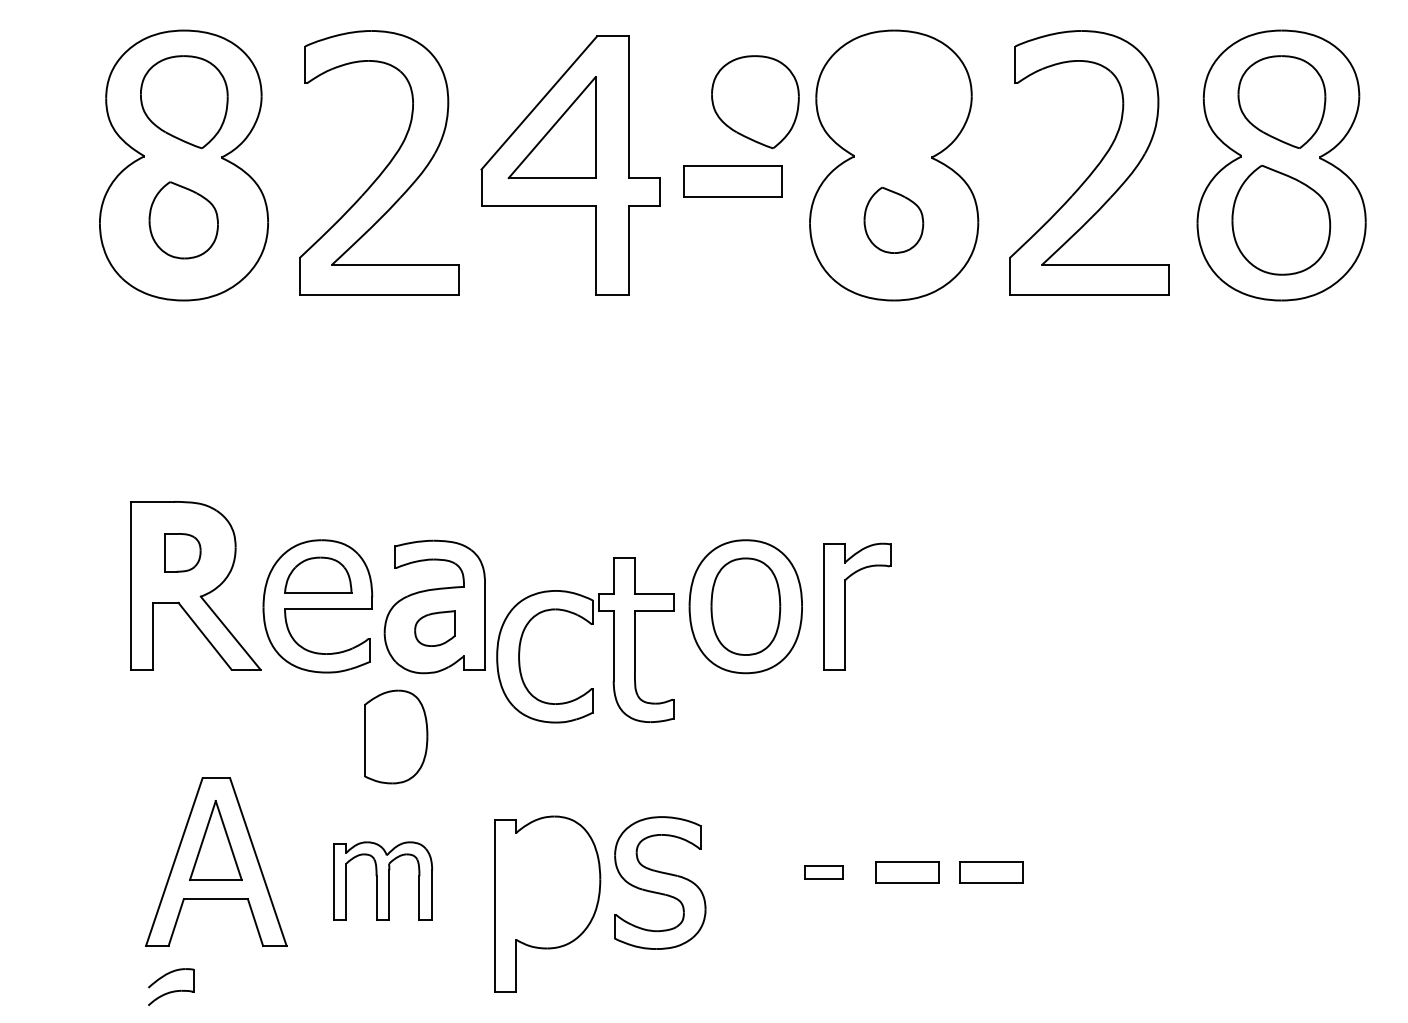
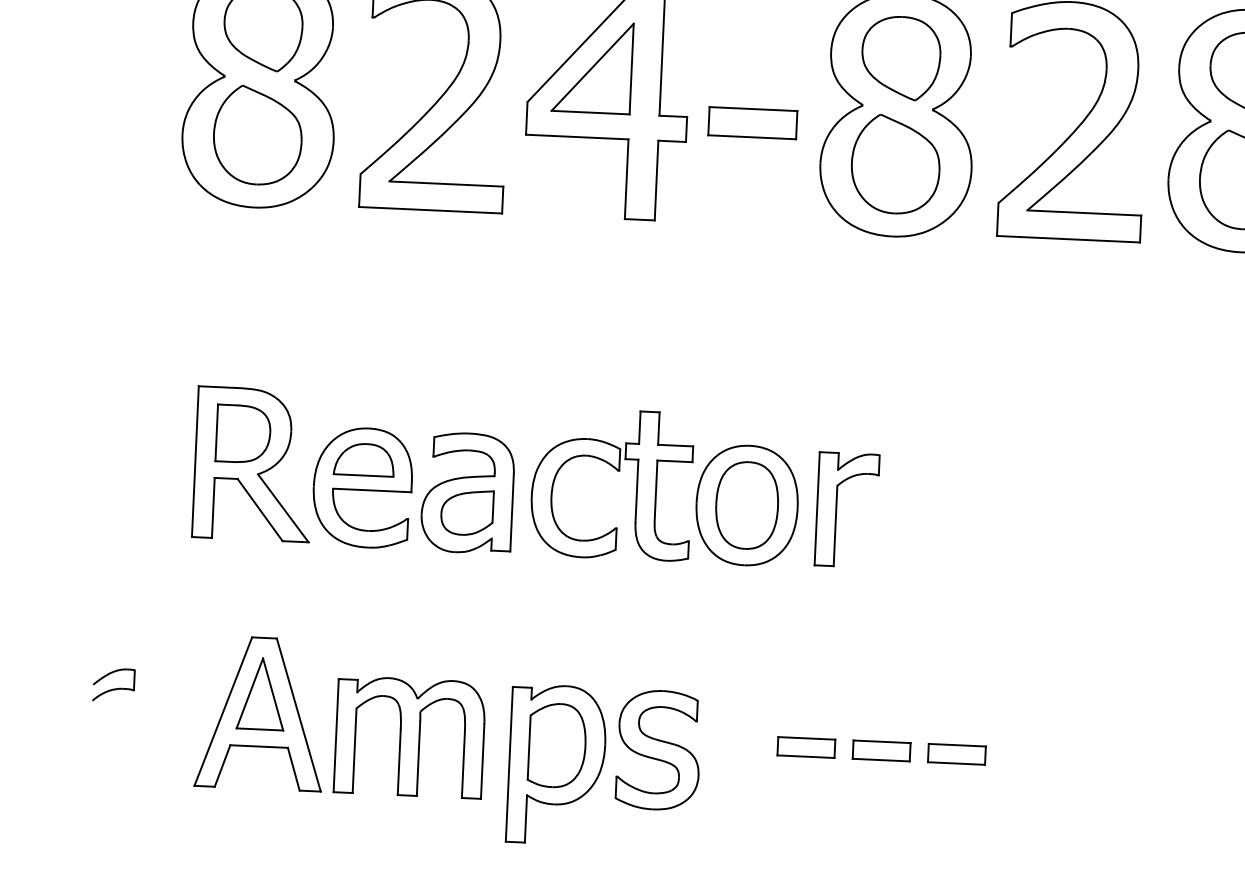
part: (755, 102) -> (901, 58), moved
part: (183, 220) -> (257, 135), size x1.43
part: (893, 220) -> (895, 164), size x1.67
part: (182, 552) -> (243, 433), size x1.67
part: (590, 624) -> (616, 470), moved
part: (434, 628) -> (466, 512), size x1.43
part: (396, 736) -> (557, 745), moved
part: (823, 872) -> (806, 747), size x1.67
part: (382, 880) -> (409, 736), size x1.67
part: (171, 986) -> (113, 684), moved

